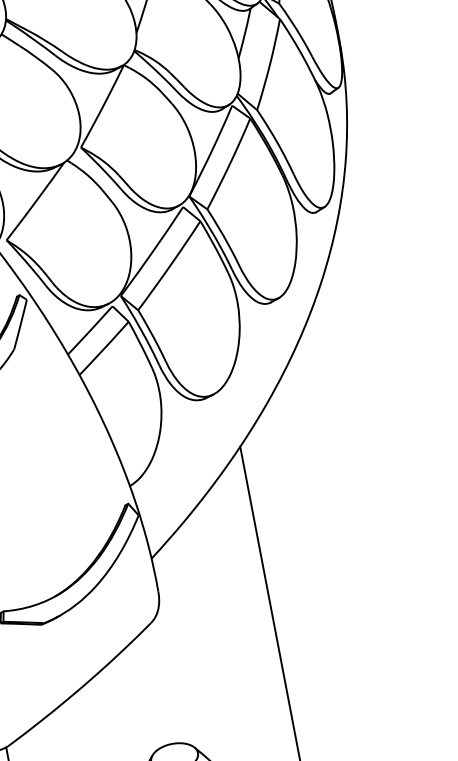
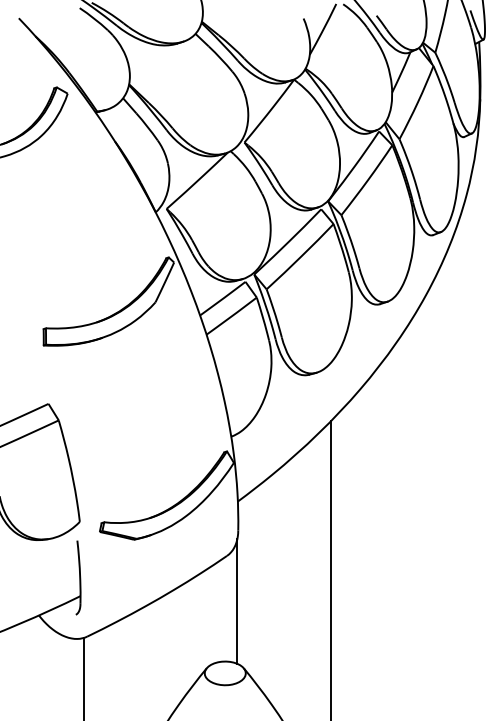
line: (172, 672) -> (237, 601), added

